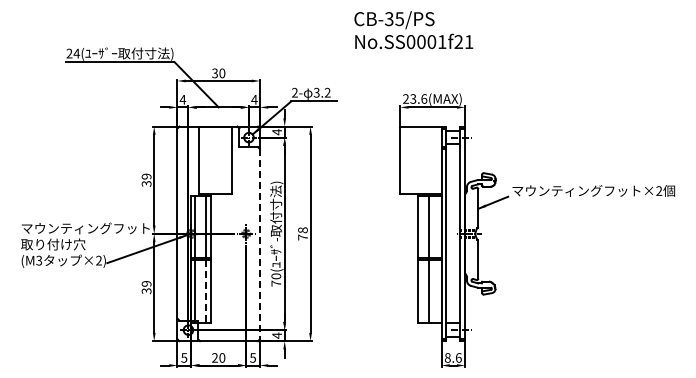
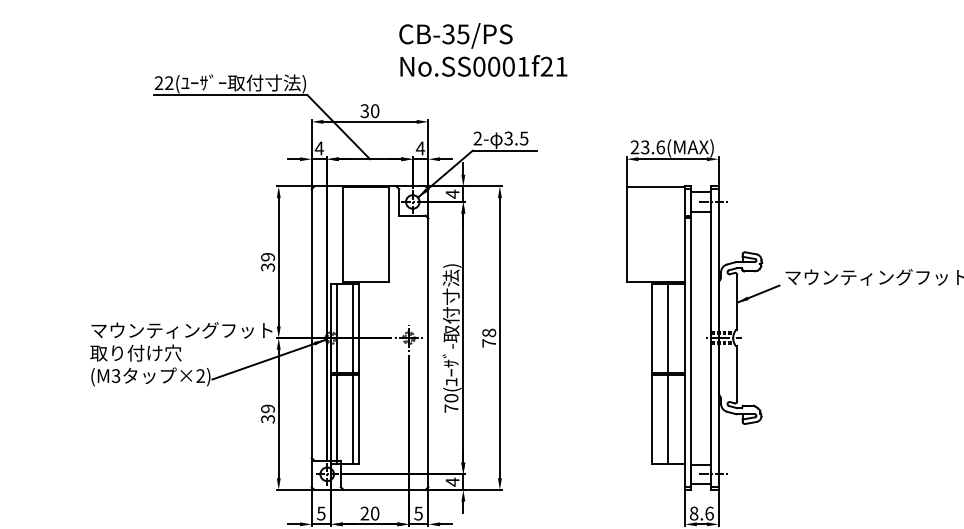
text: (413, 30) -> (482, 50), moved
text: (76, 53) -> (168, 82), 24( -> 22(
text: (327, 92) -> (523, 138), 3.2 -> 3.5
line: (259, 244) -> (427, 353), dashed -> solid
line: (206, 291) -> (352, 419), dashed -> solid

